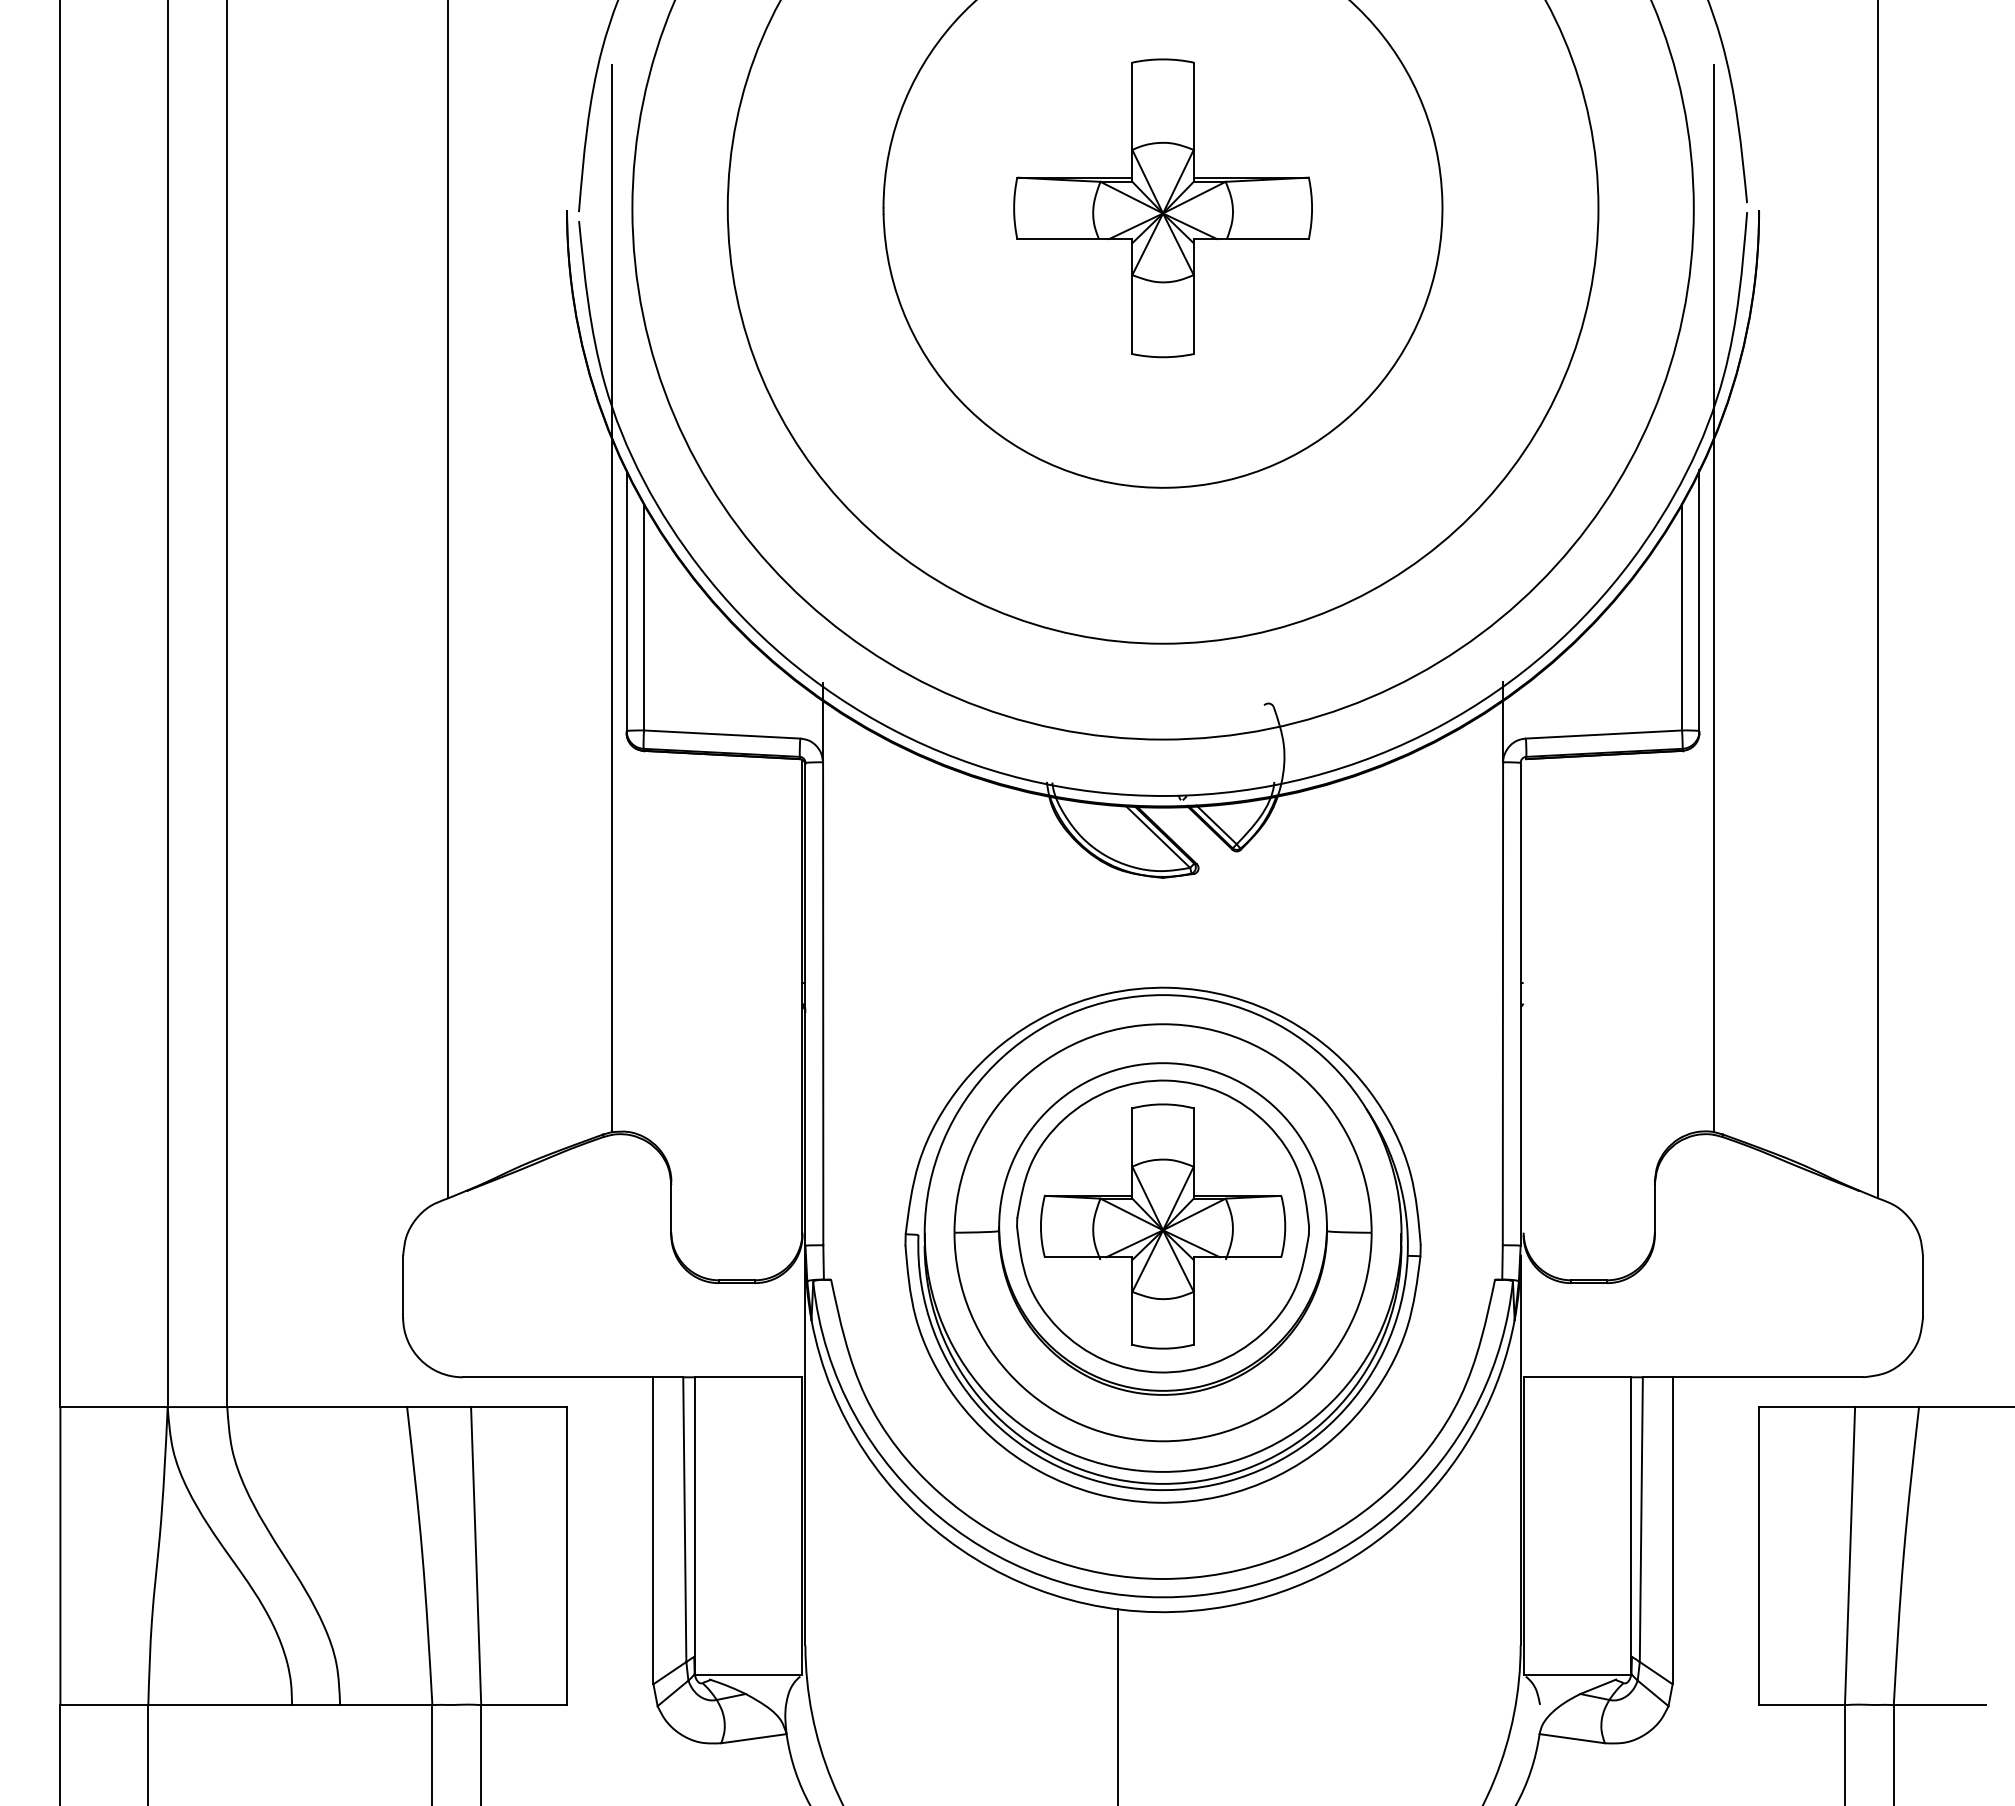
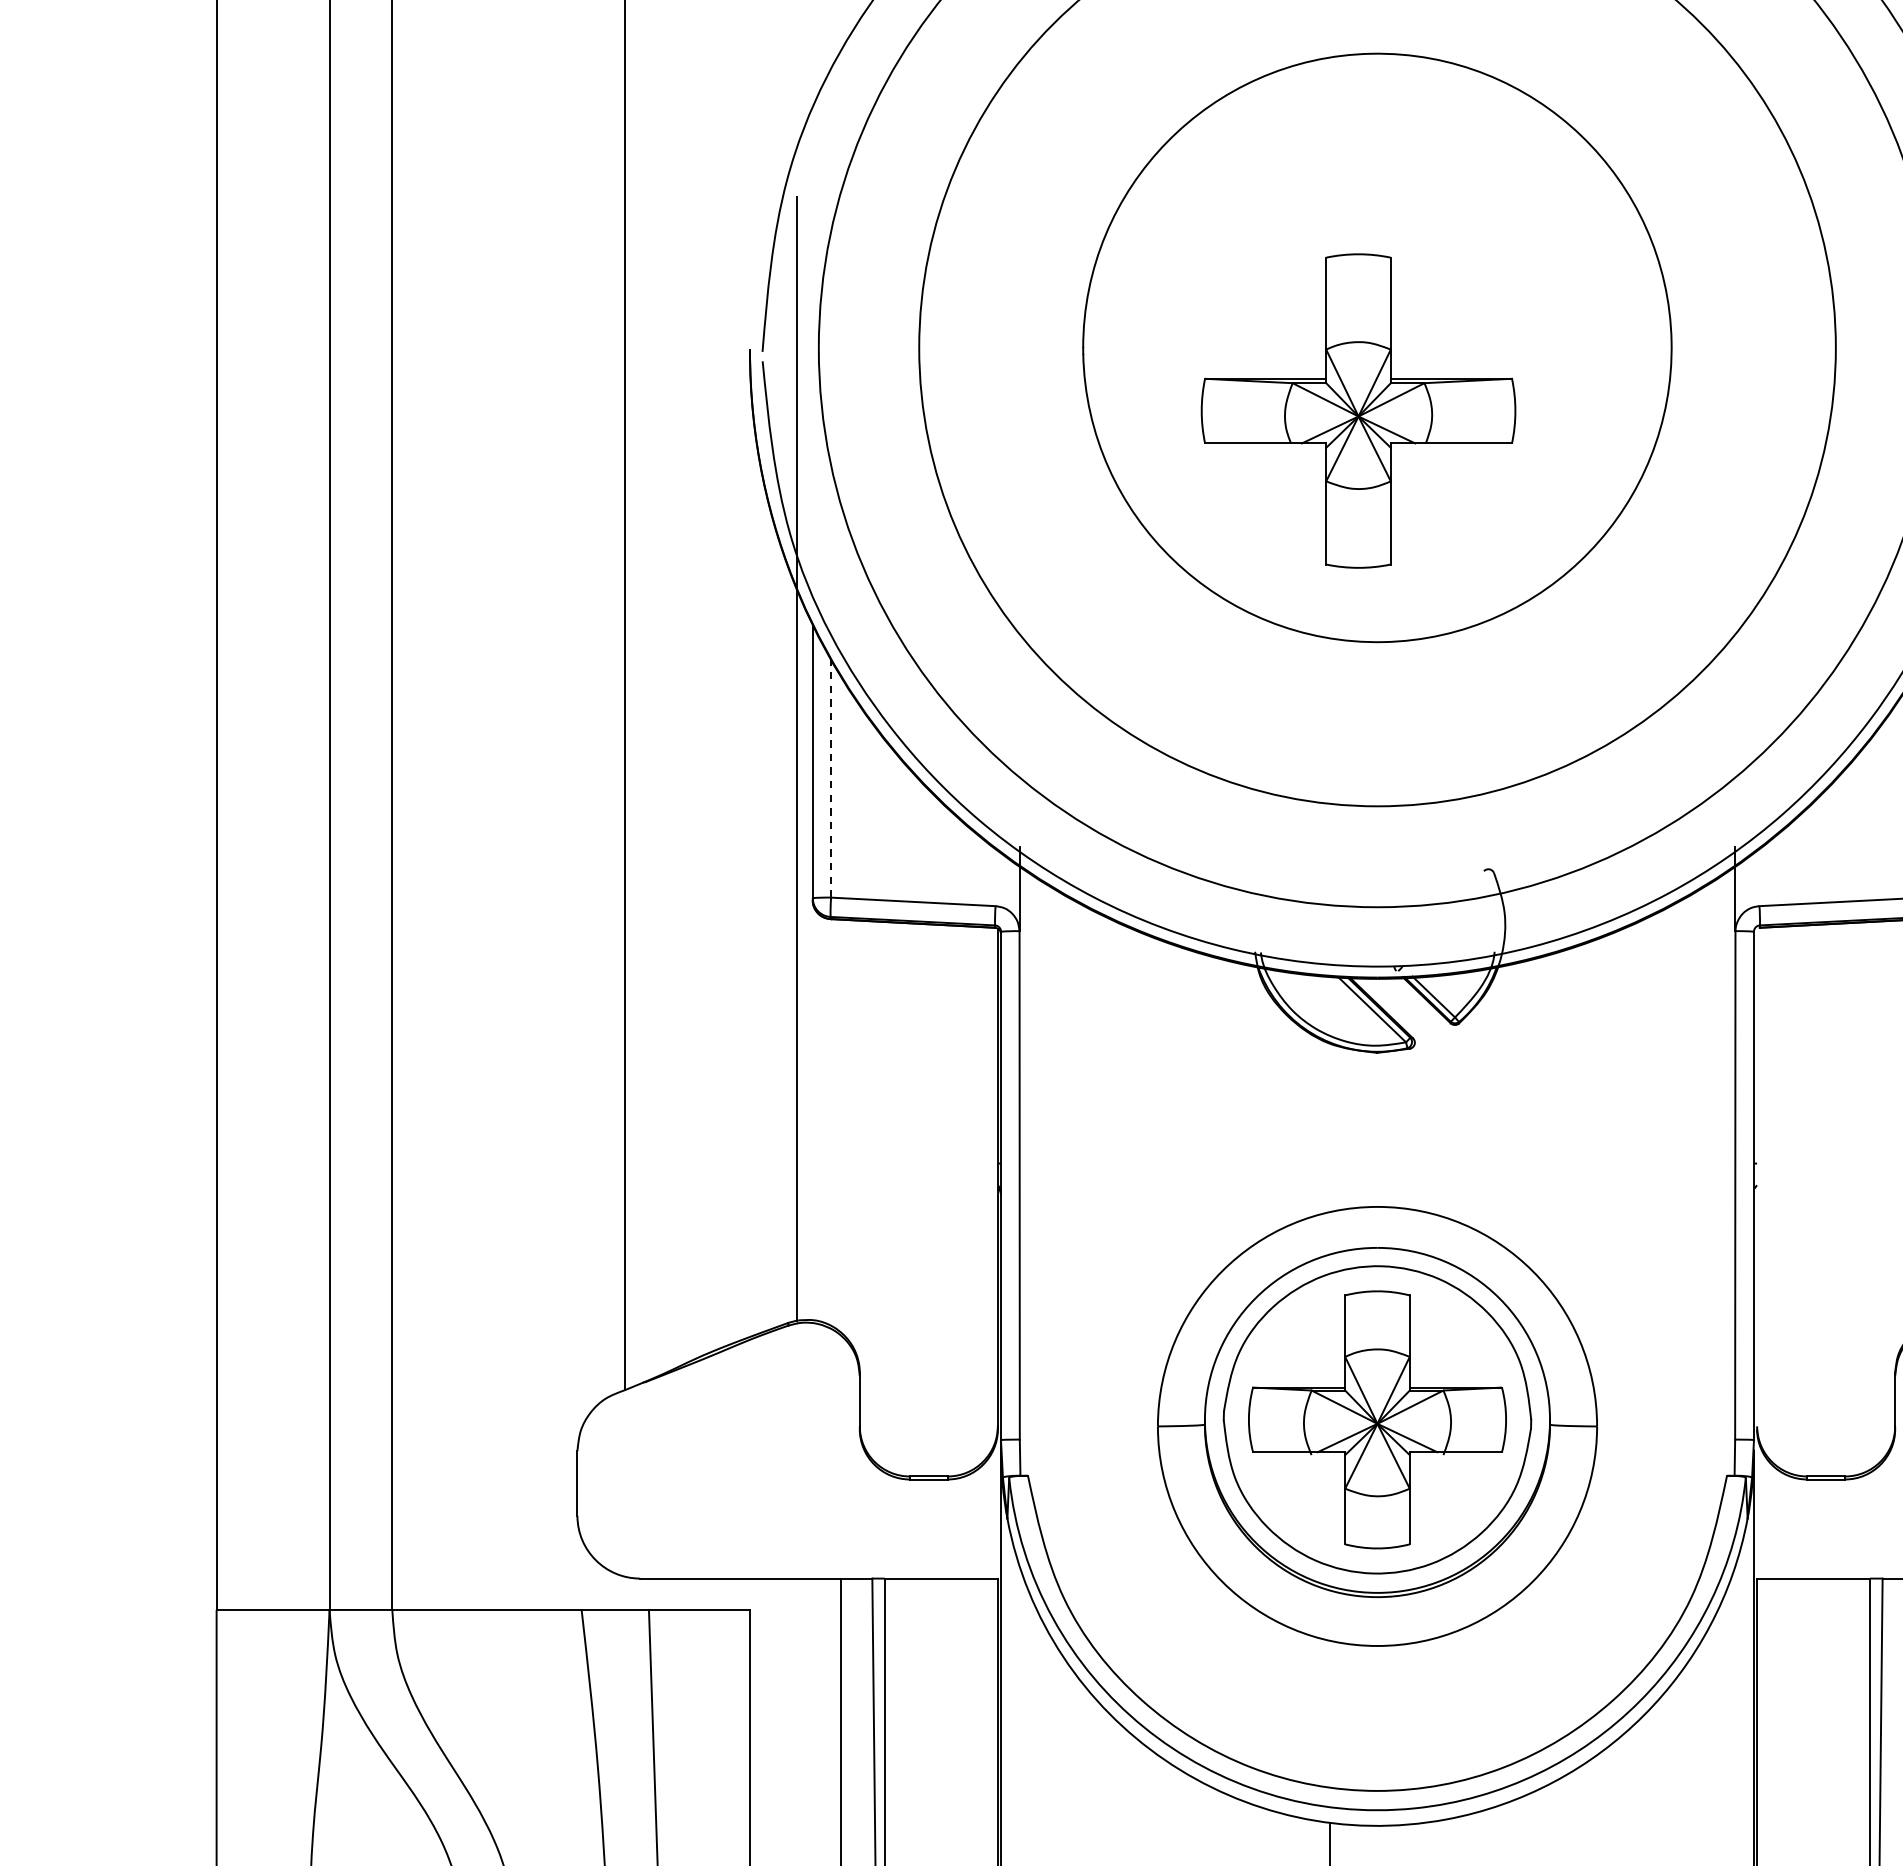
part: (1162, 208) -> (1357, 411), moved
line: (644, 617) -> (831, 778), solid -> dashed
part: (1162, 1244) -> (1376, 1438), removed

